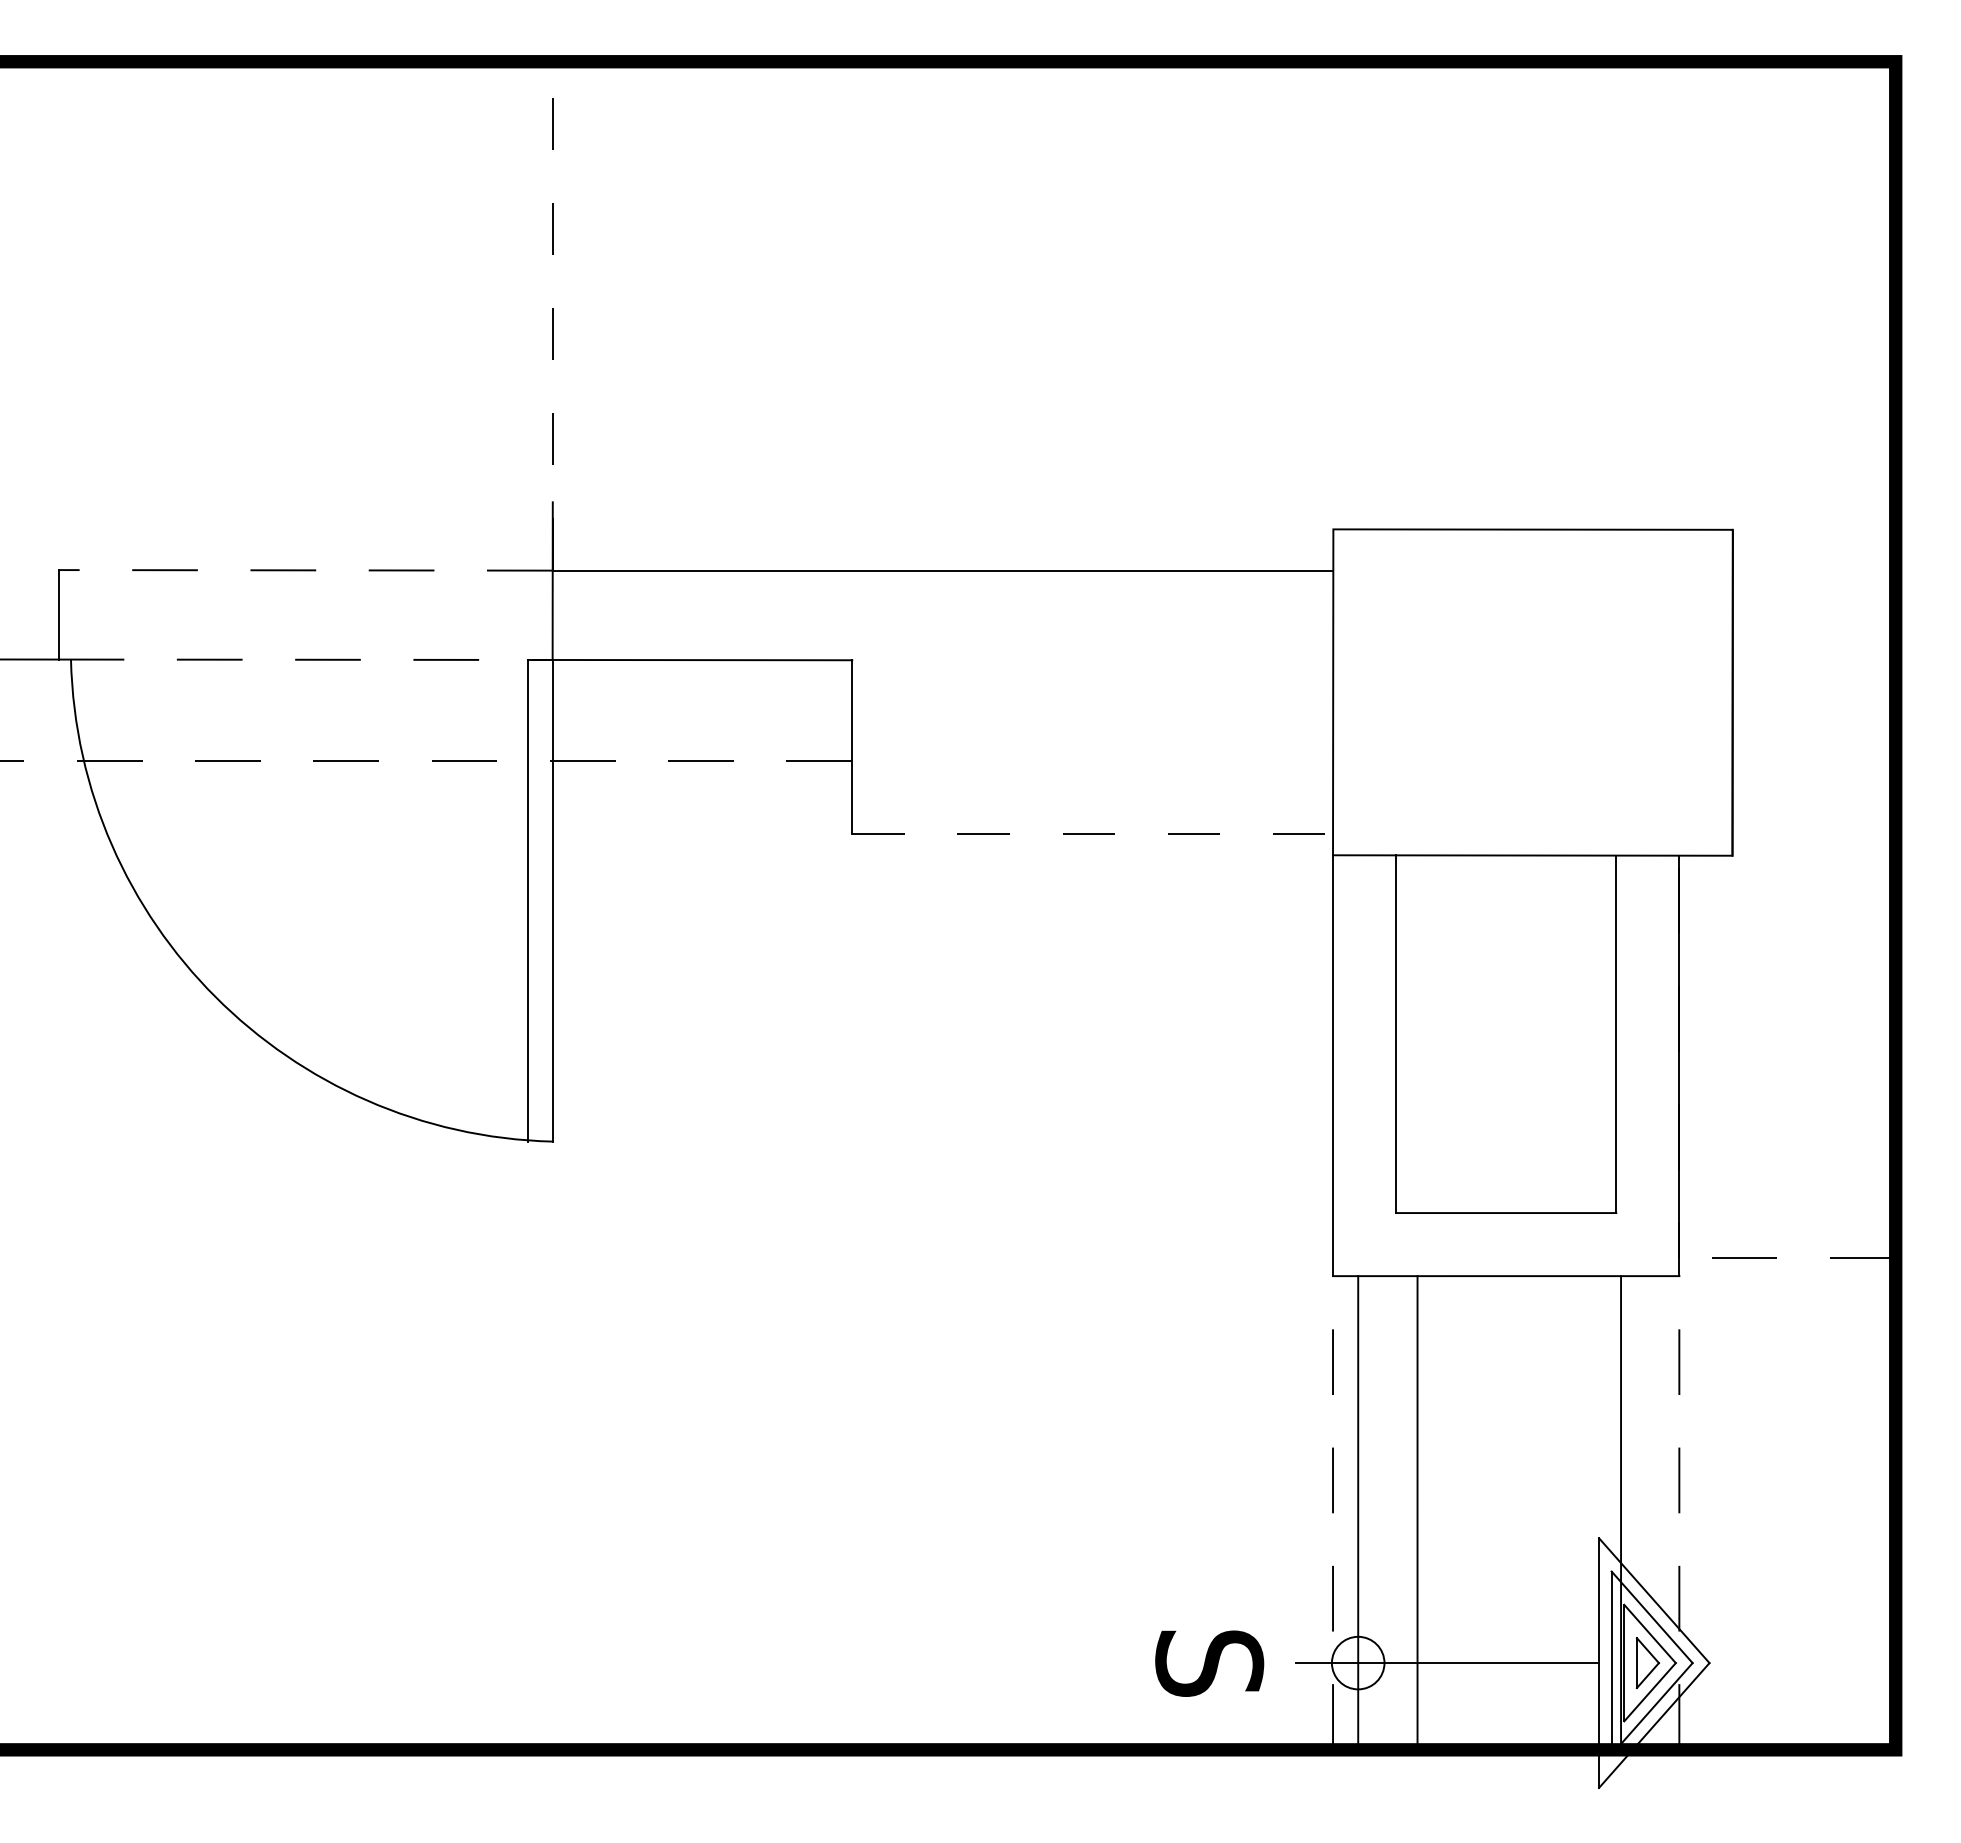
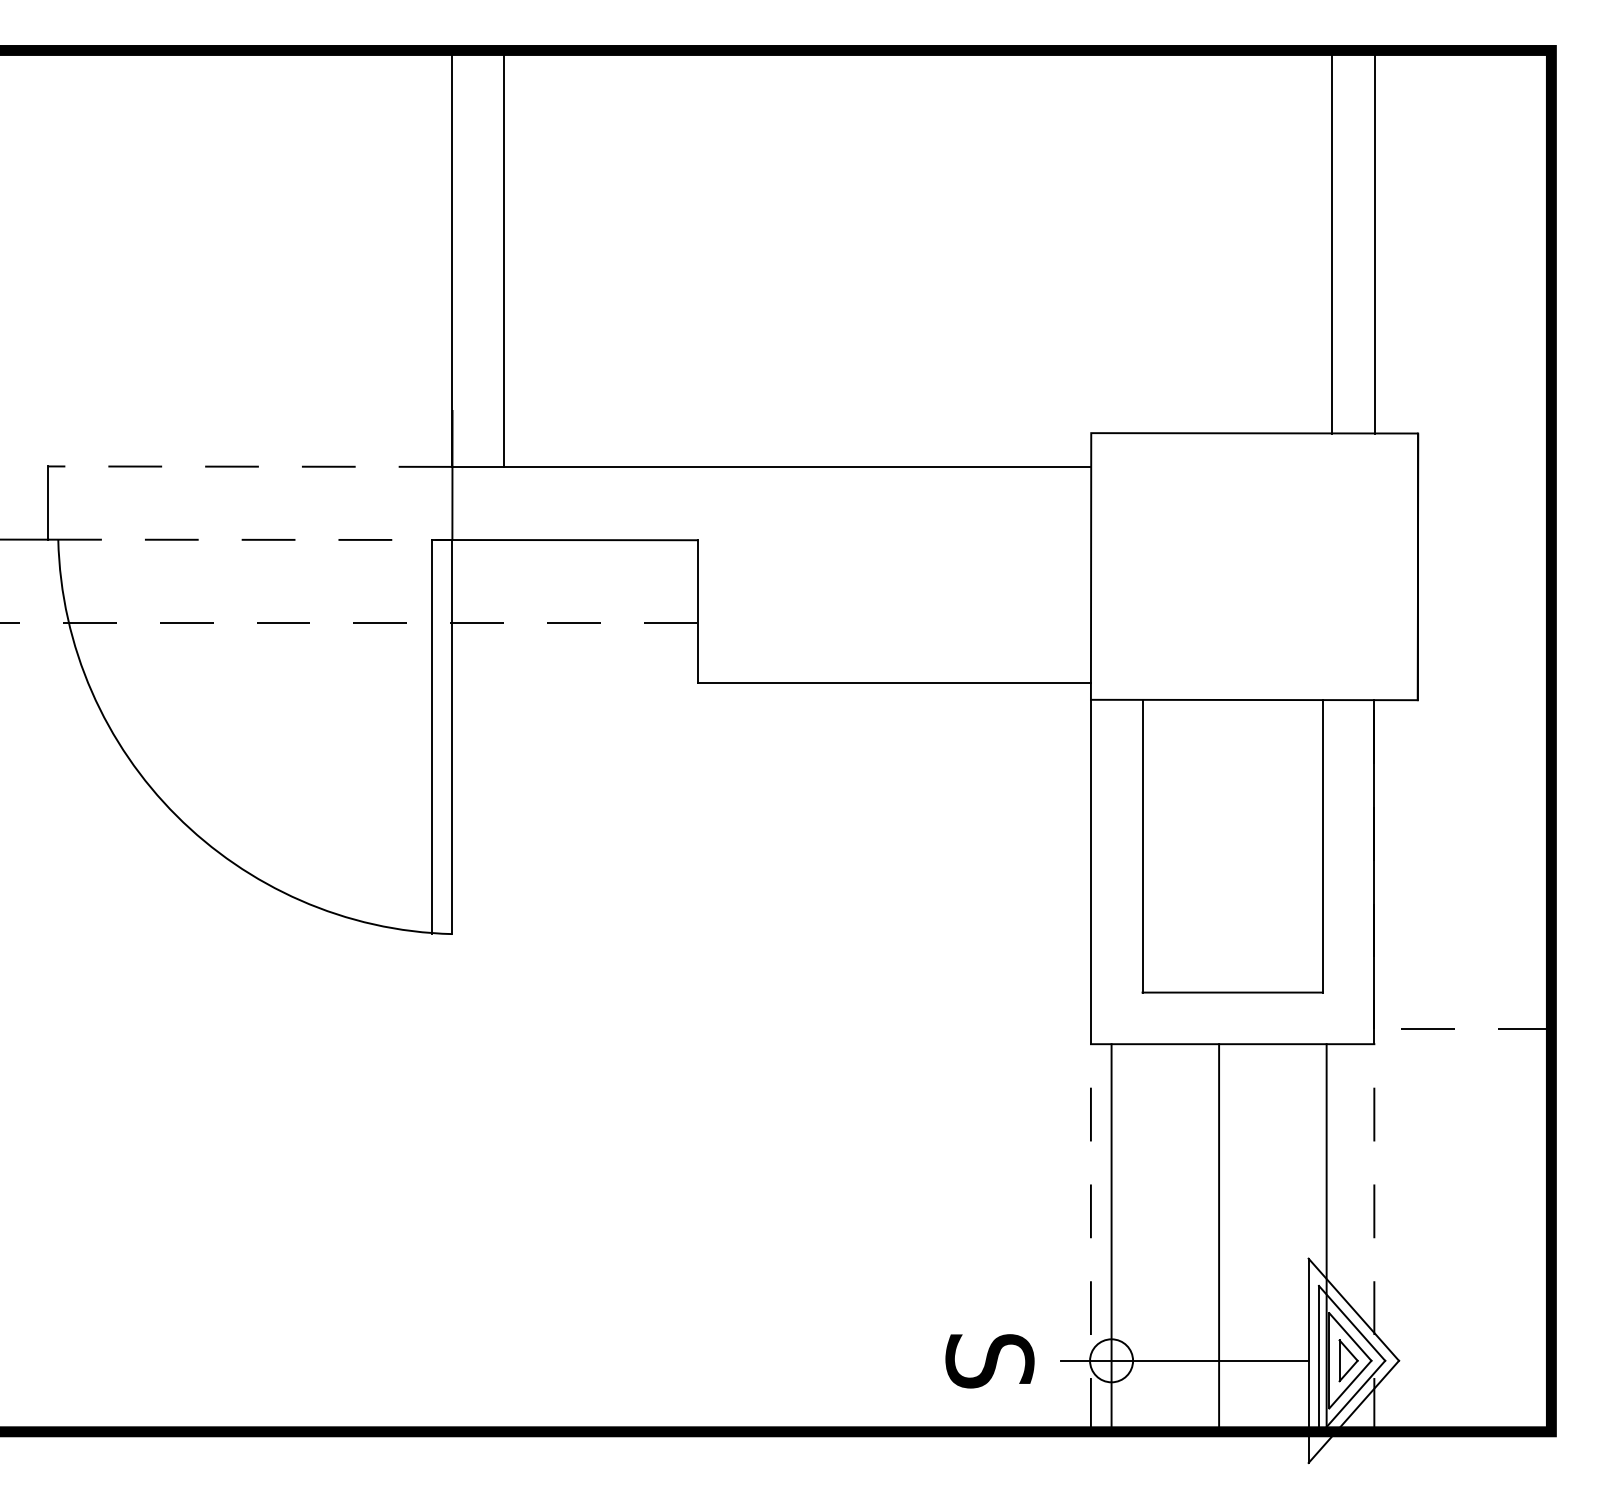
line: (1628, 295) -> (1332, 241), added
line: (1680, 295) -> (1375, 241), added
line: (552, 315) -> (452, 258), dashed -> solid
line: (616, 315) -> (504, 258), added
line: (1092, 834) -> (894, 682), dashed -> solid
line: (1418, 1512) -> (1219, 1237), moved

